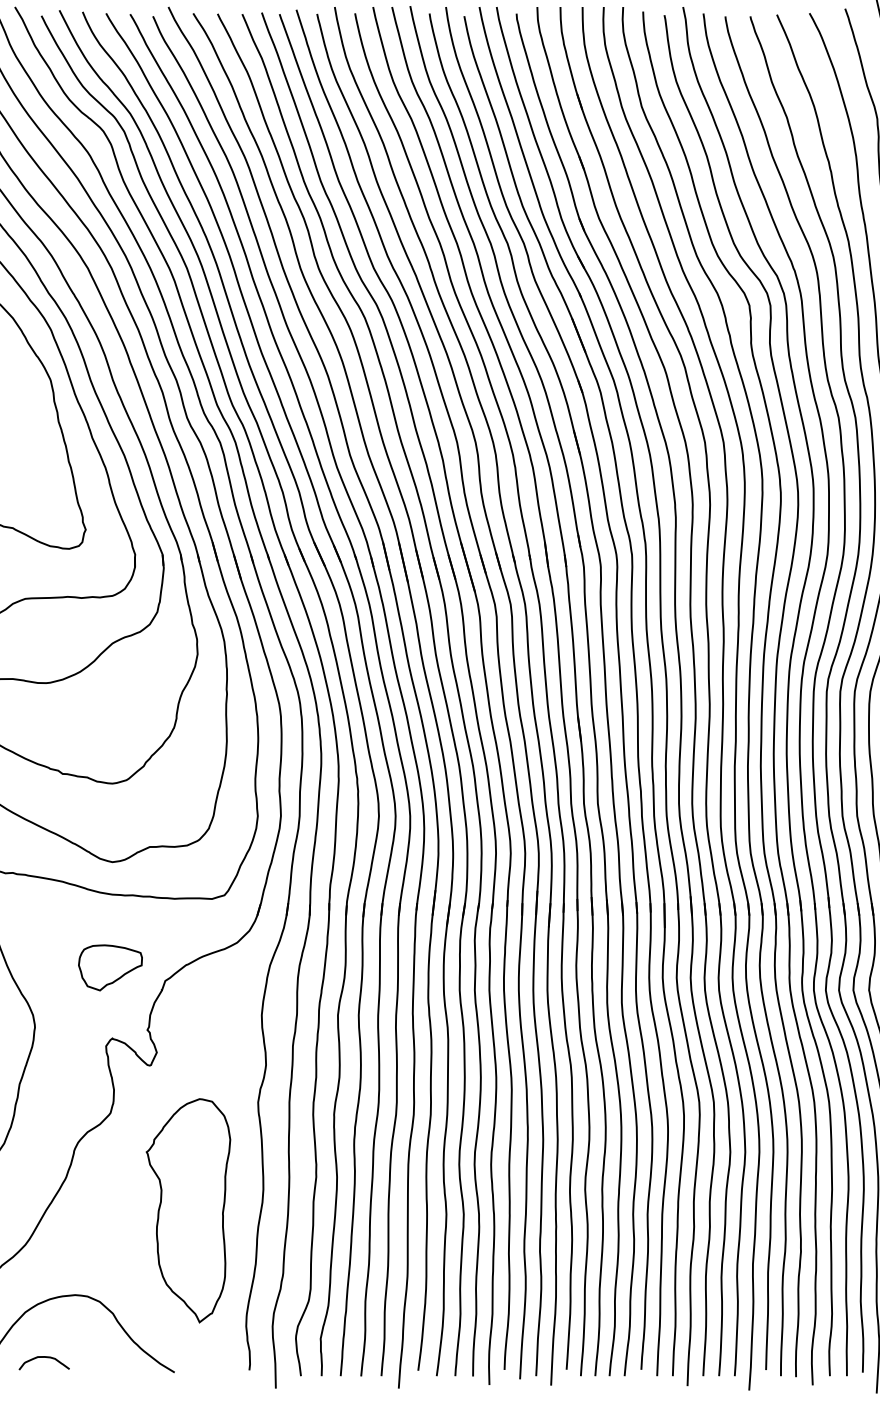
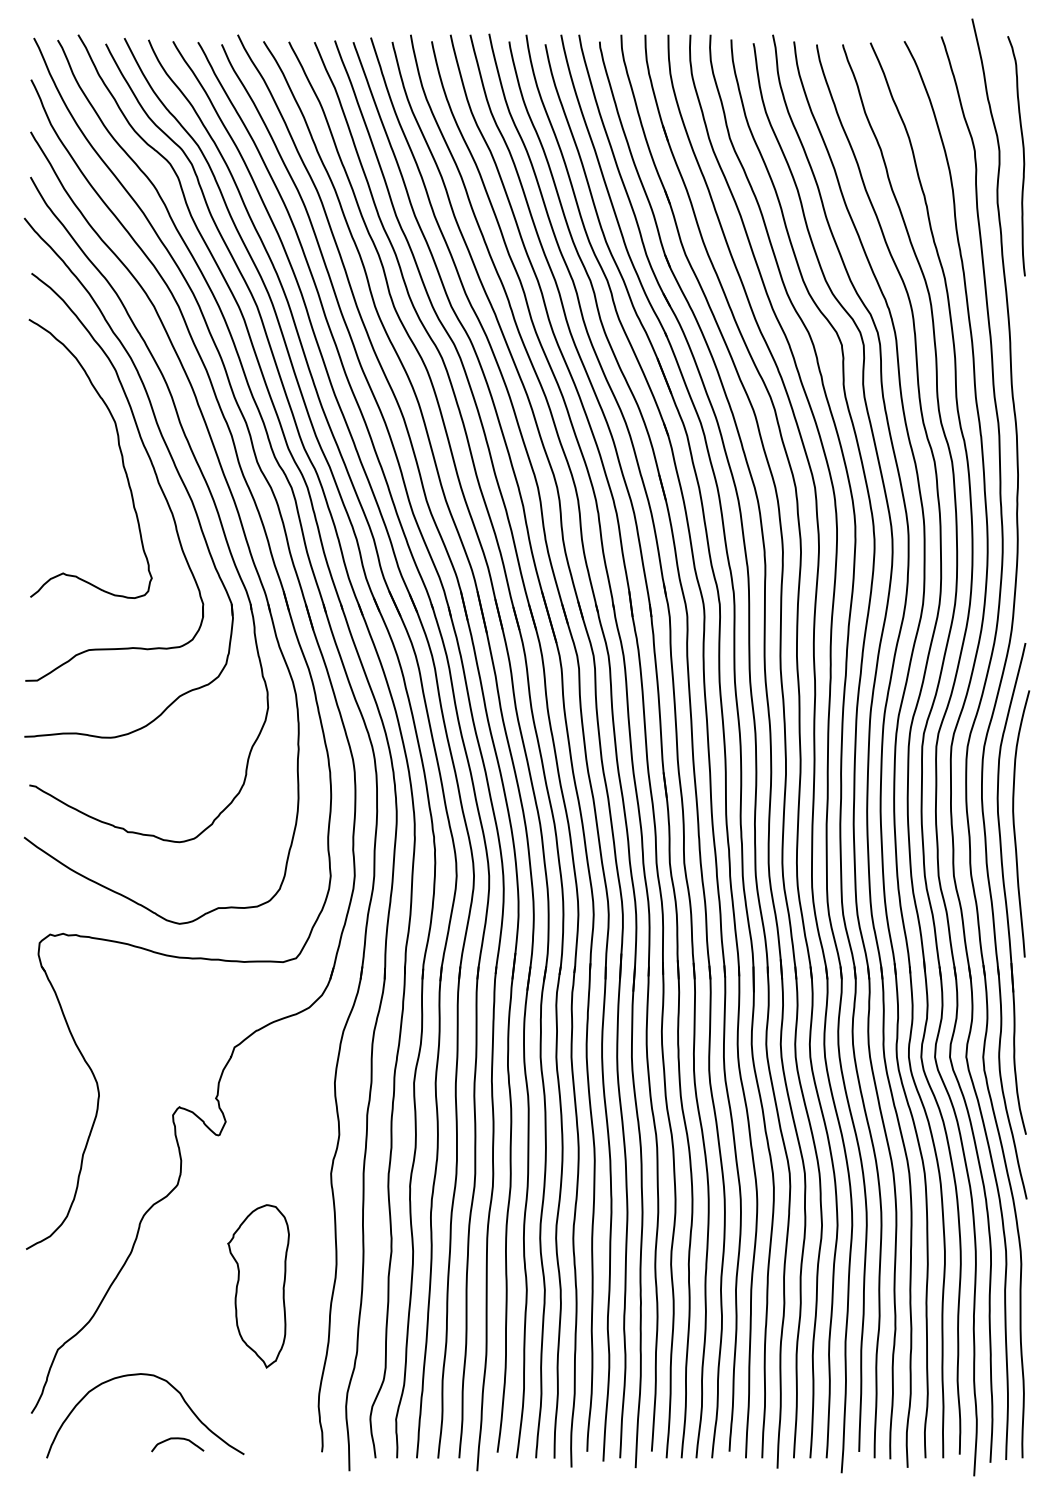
part: (110, 967) -> (177, 1033), removed
part: (188, 1210) -> (258, 1286), size x0.7
curve: (44, 1358) -> (177, 1439), moved

